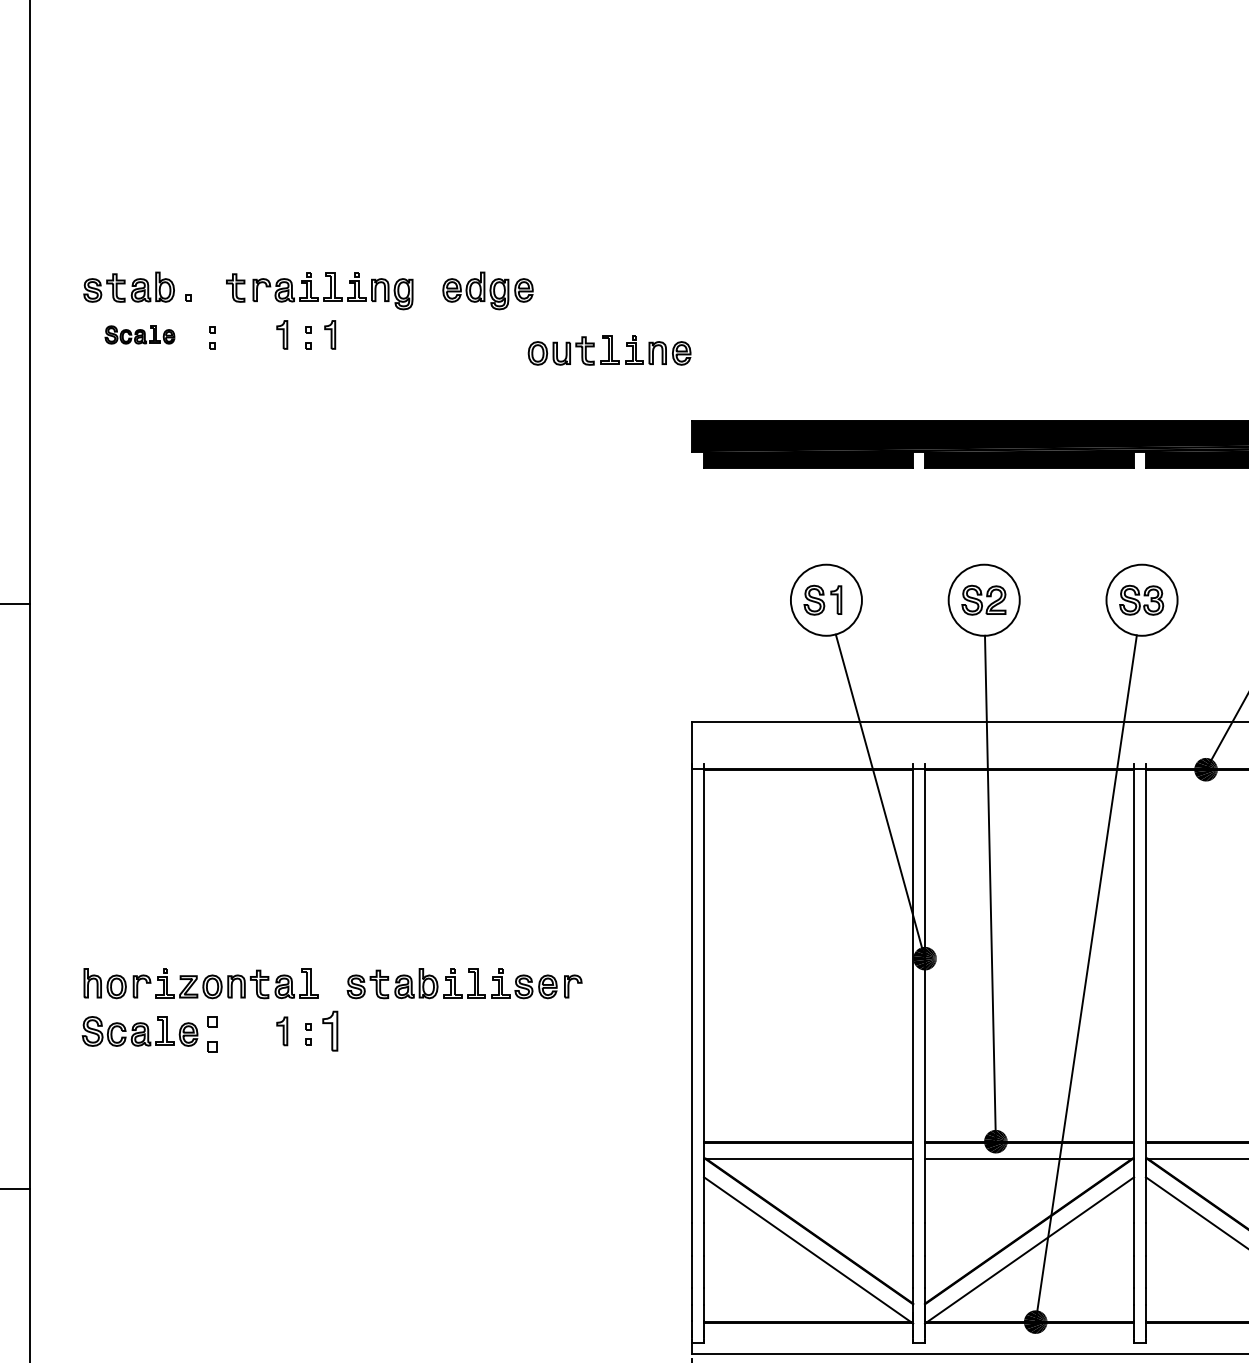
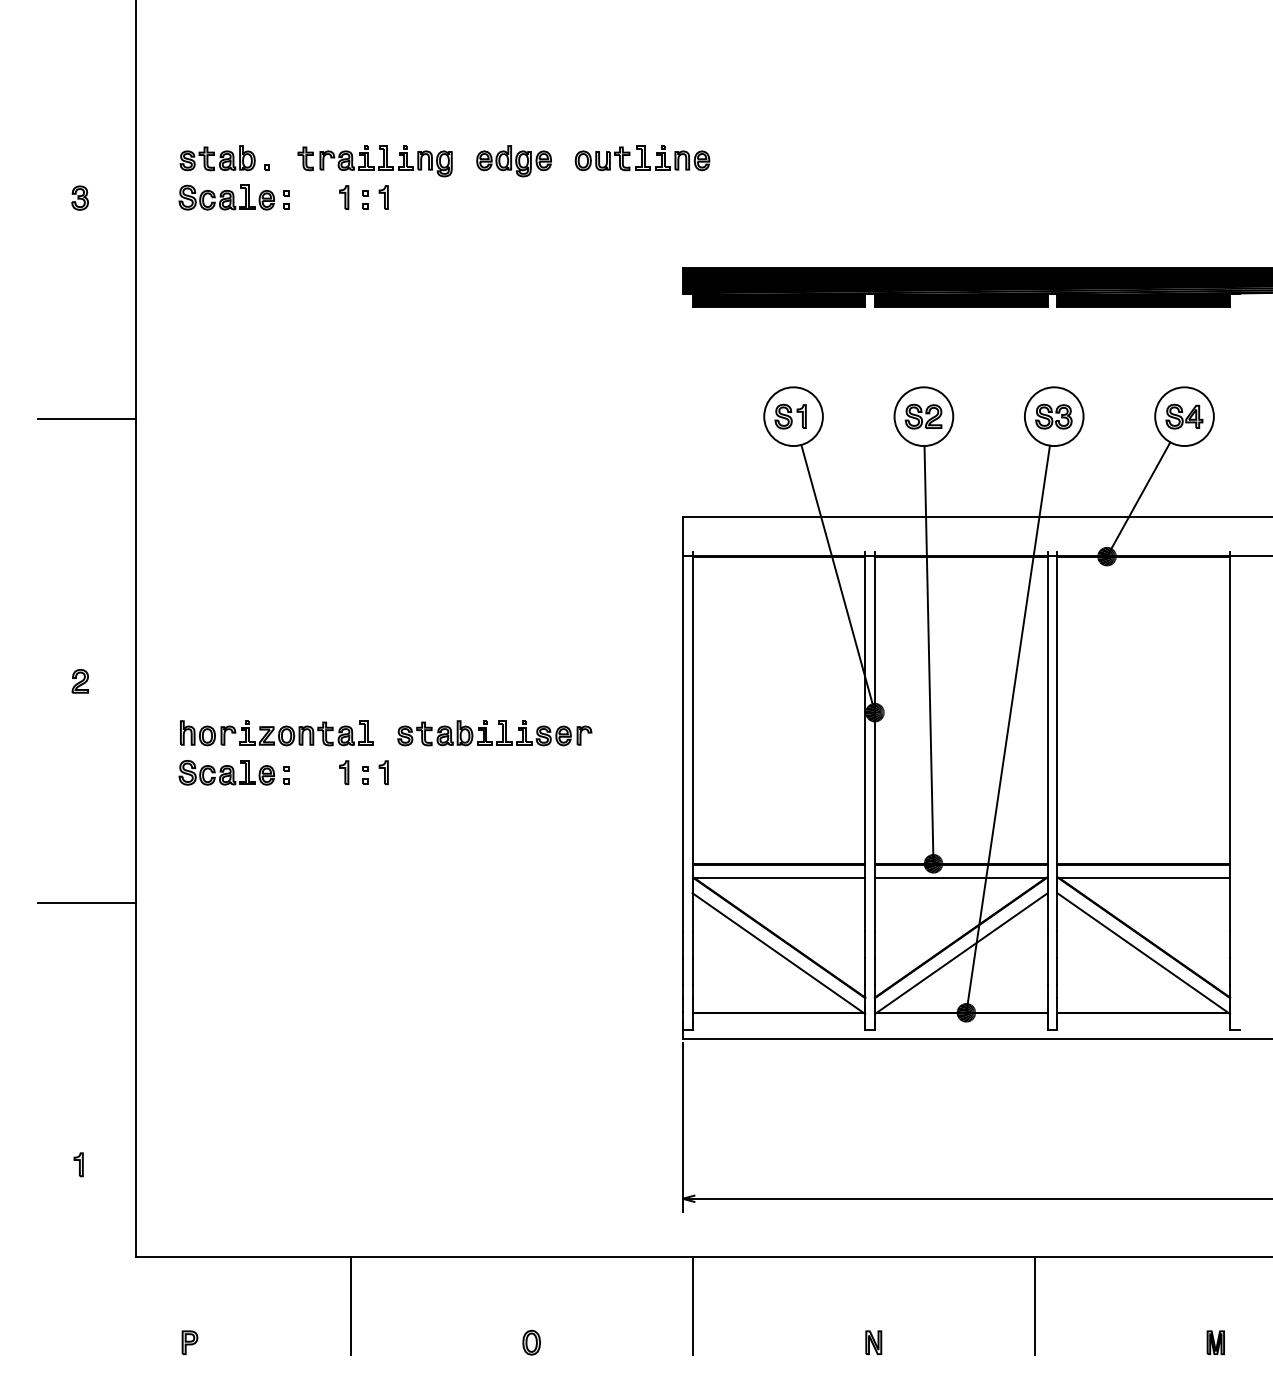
part: (139, 334) -> (226, 197), size x1.67
part: (609, 350) -> (642, 158), moved
part: (329, 1031) -> (383, 772), size x0.71
part: (212, 1034) -> (286, 775), size x0.62

